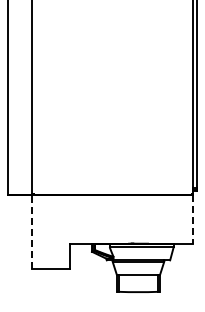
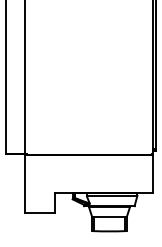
line: (193, 219) -> (153, 173), dashed -> solid
line: (32, 232) -> (25, 184), dashed -> solid

